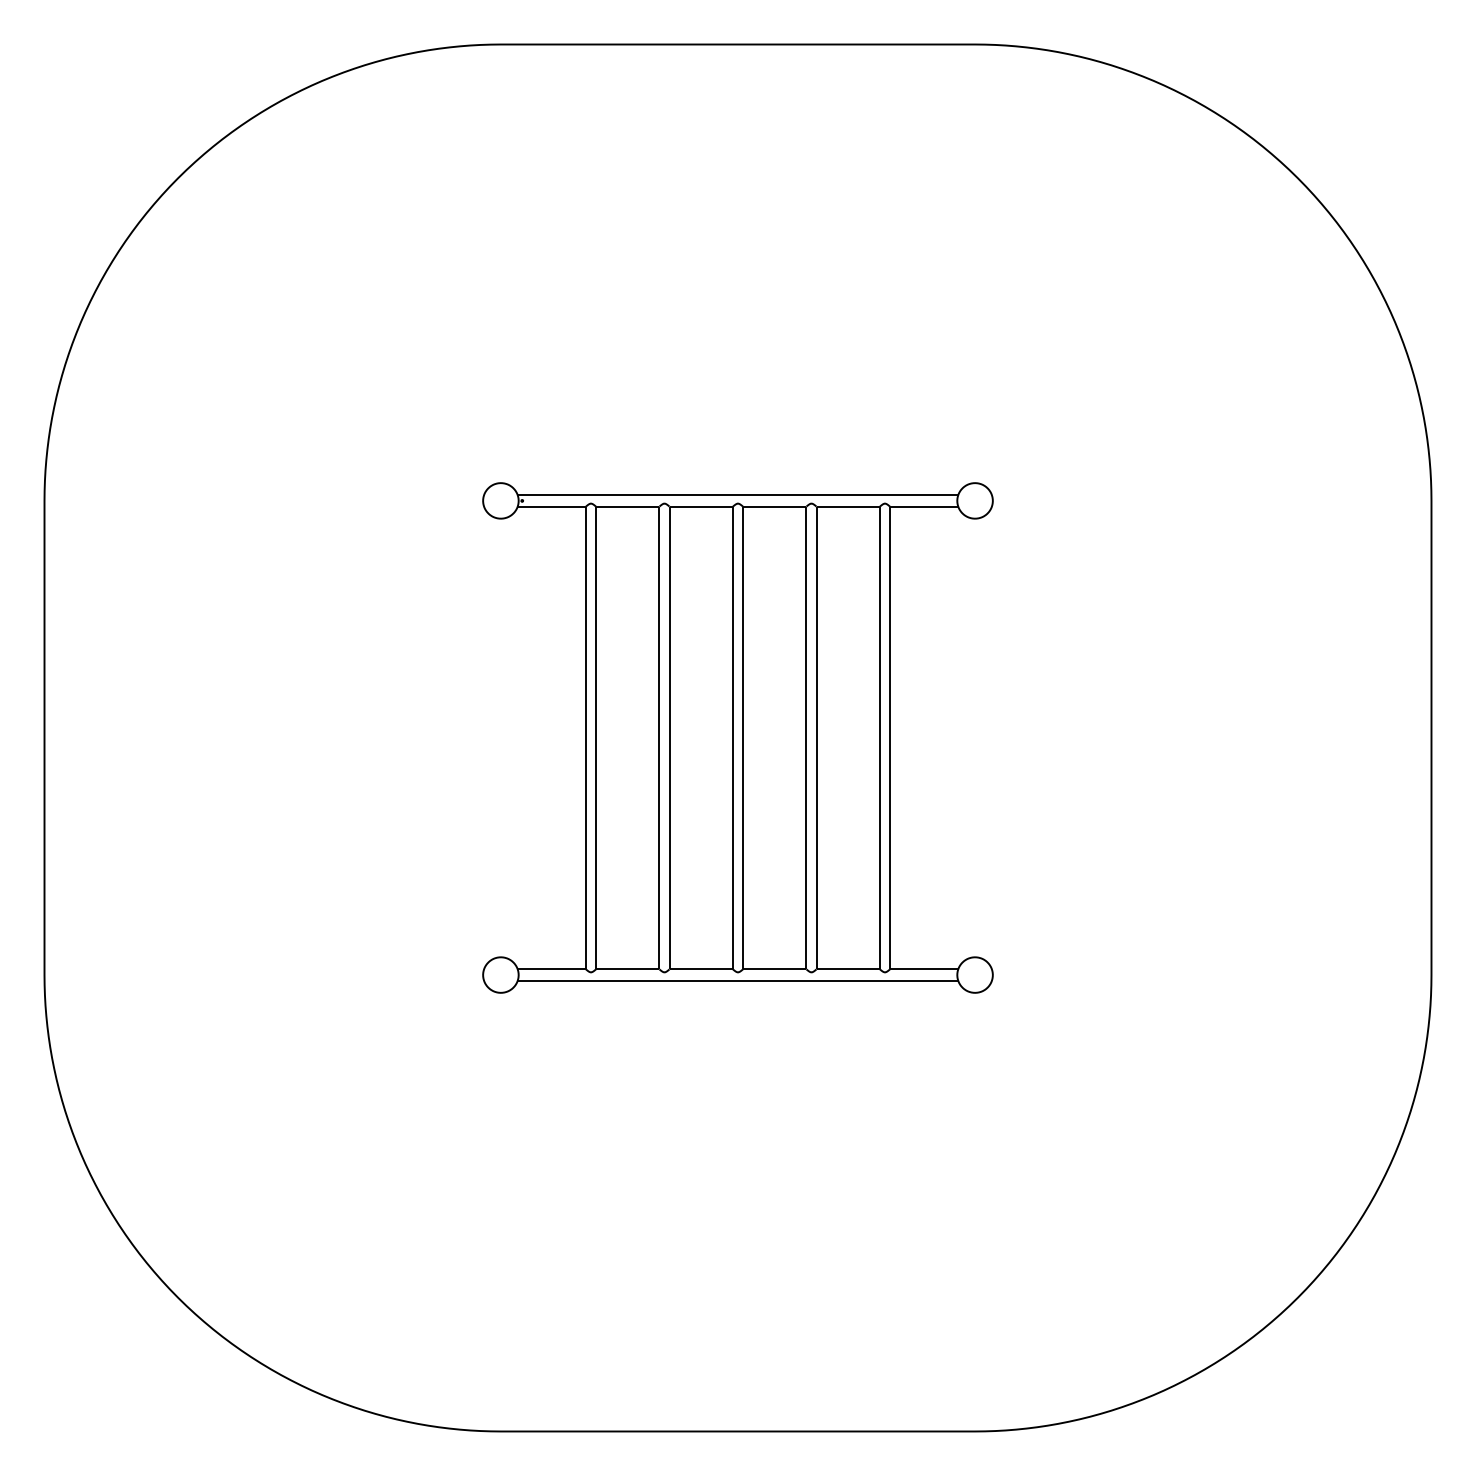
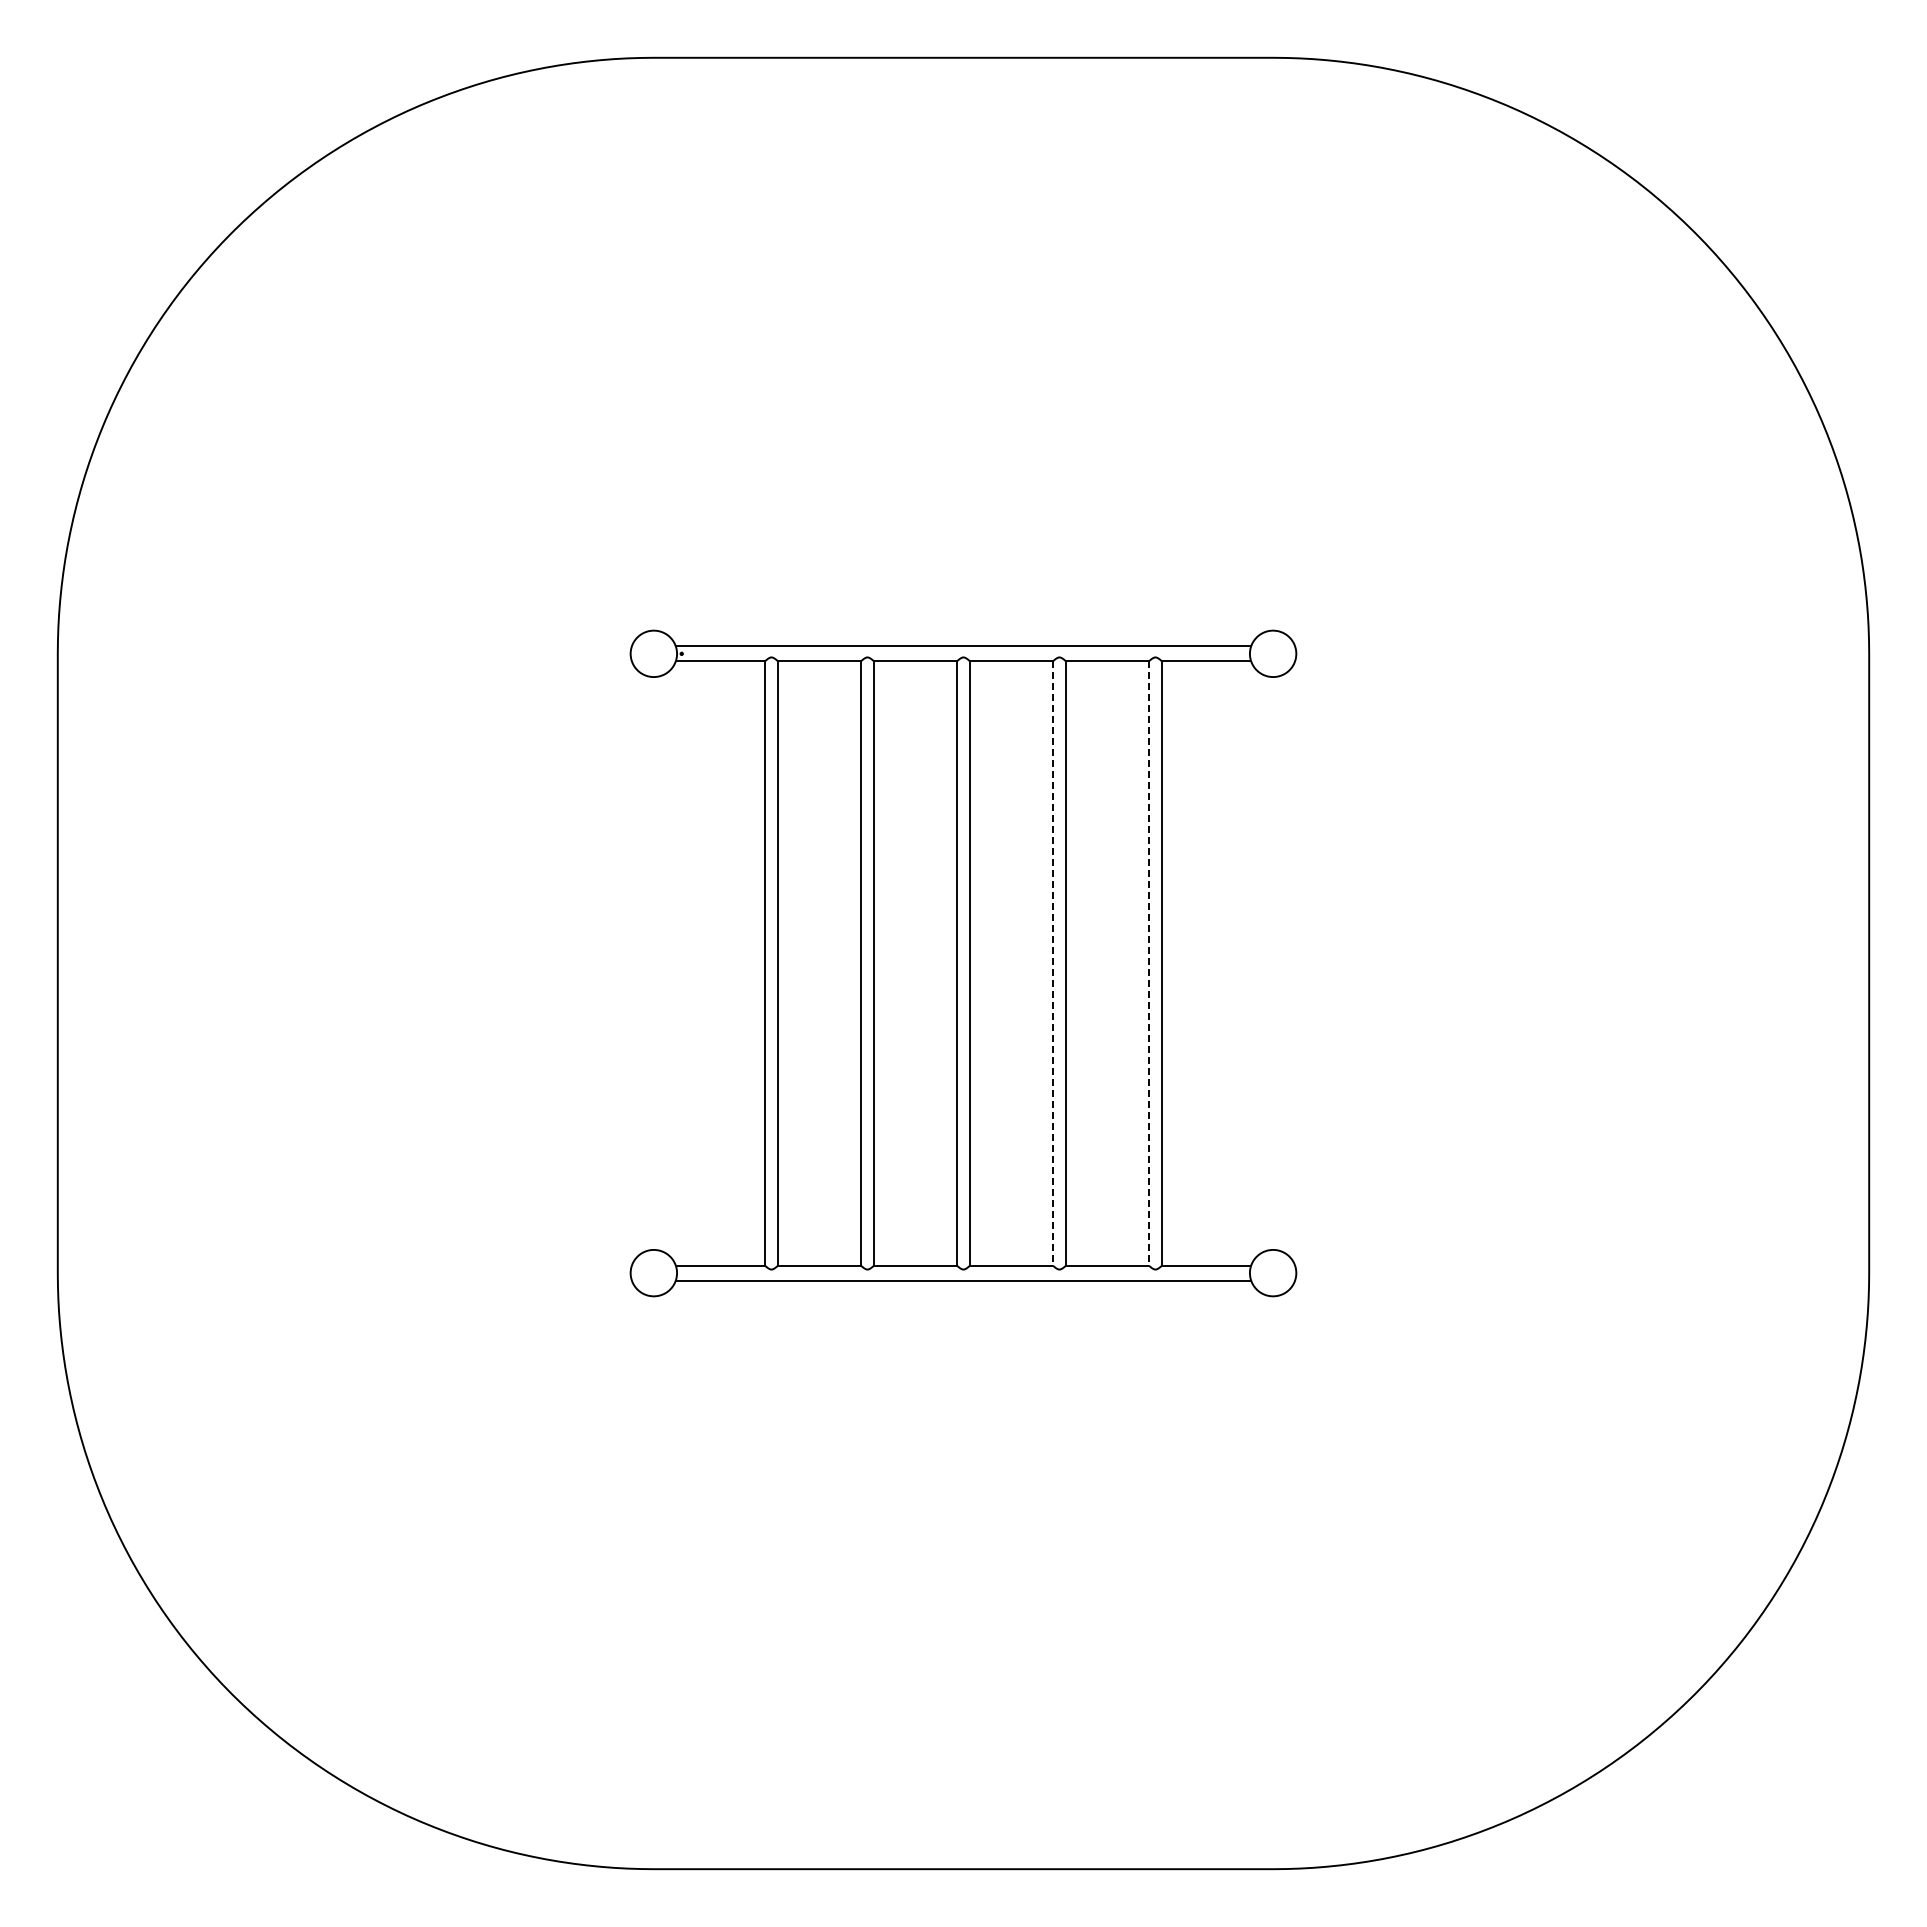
line: (806, 738) -> (1052, 964), solid -> dashed
line: (879, 738) -> (1148, 964), solid -> dashed

